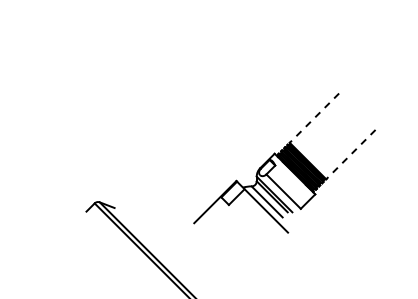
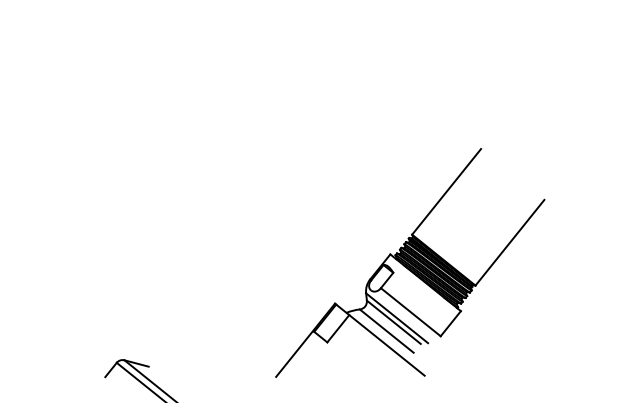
line: (314, 118) -> (446, 192), dashed -> solid
line: (350, 154) -> (509, 242), dashed -> solid

